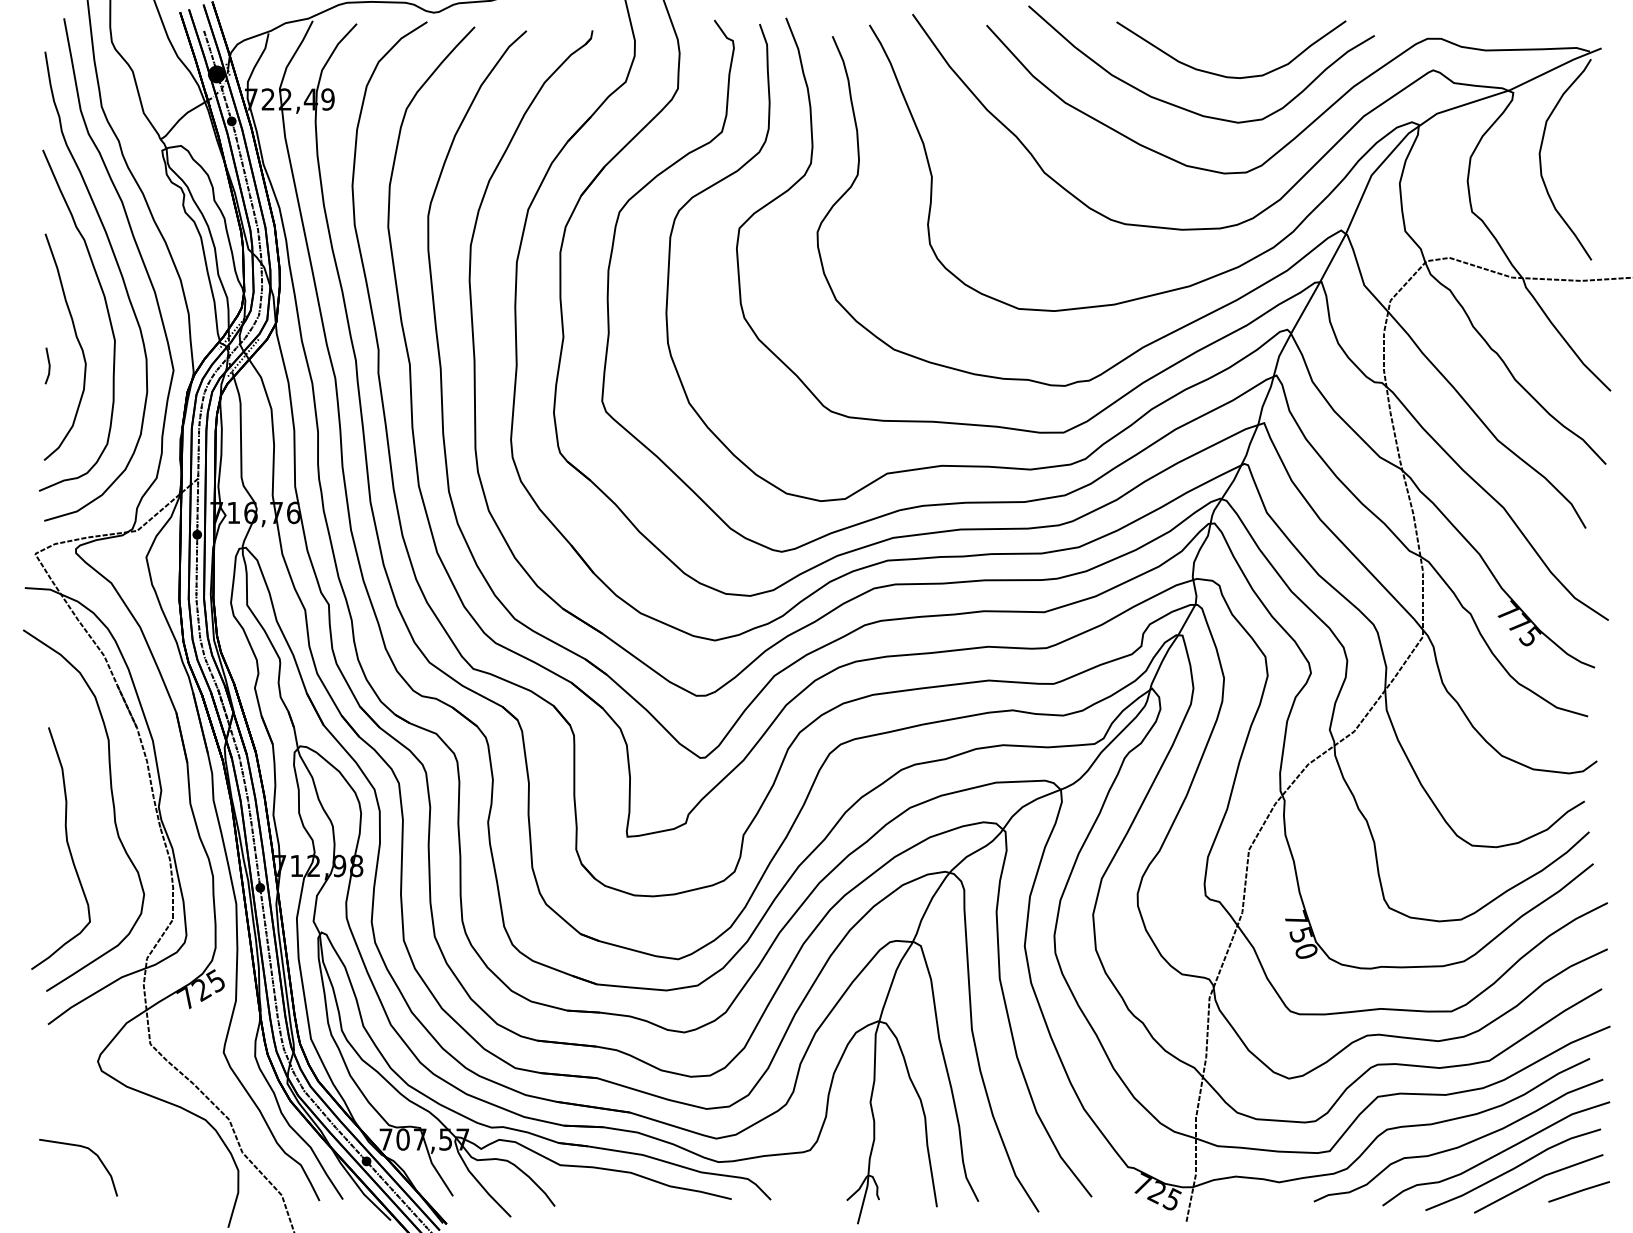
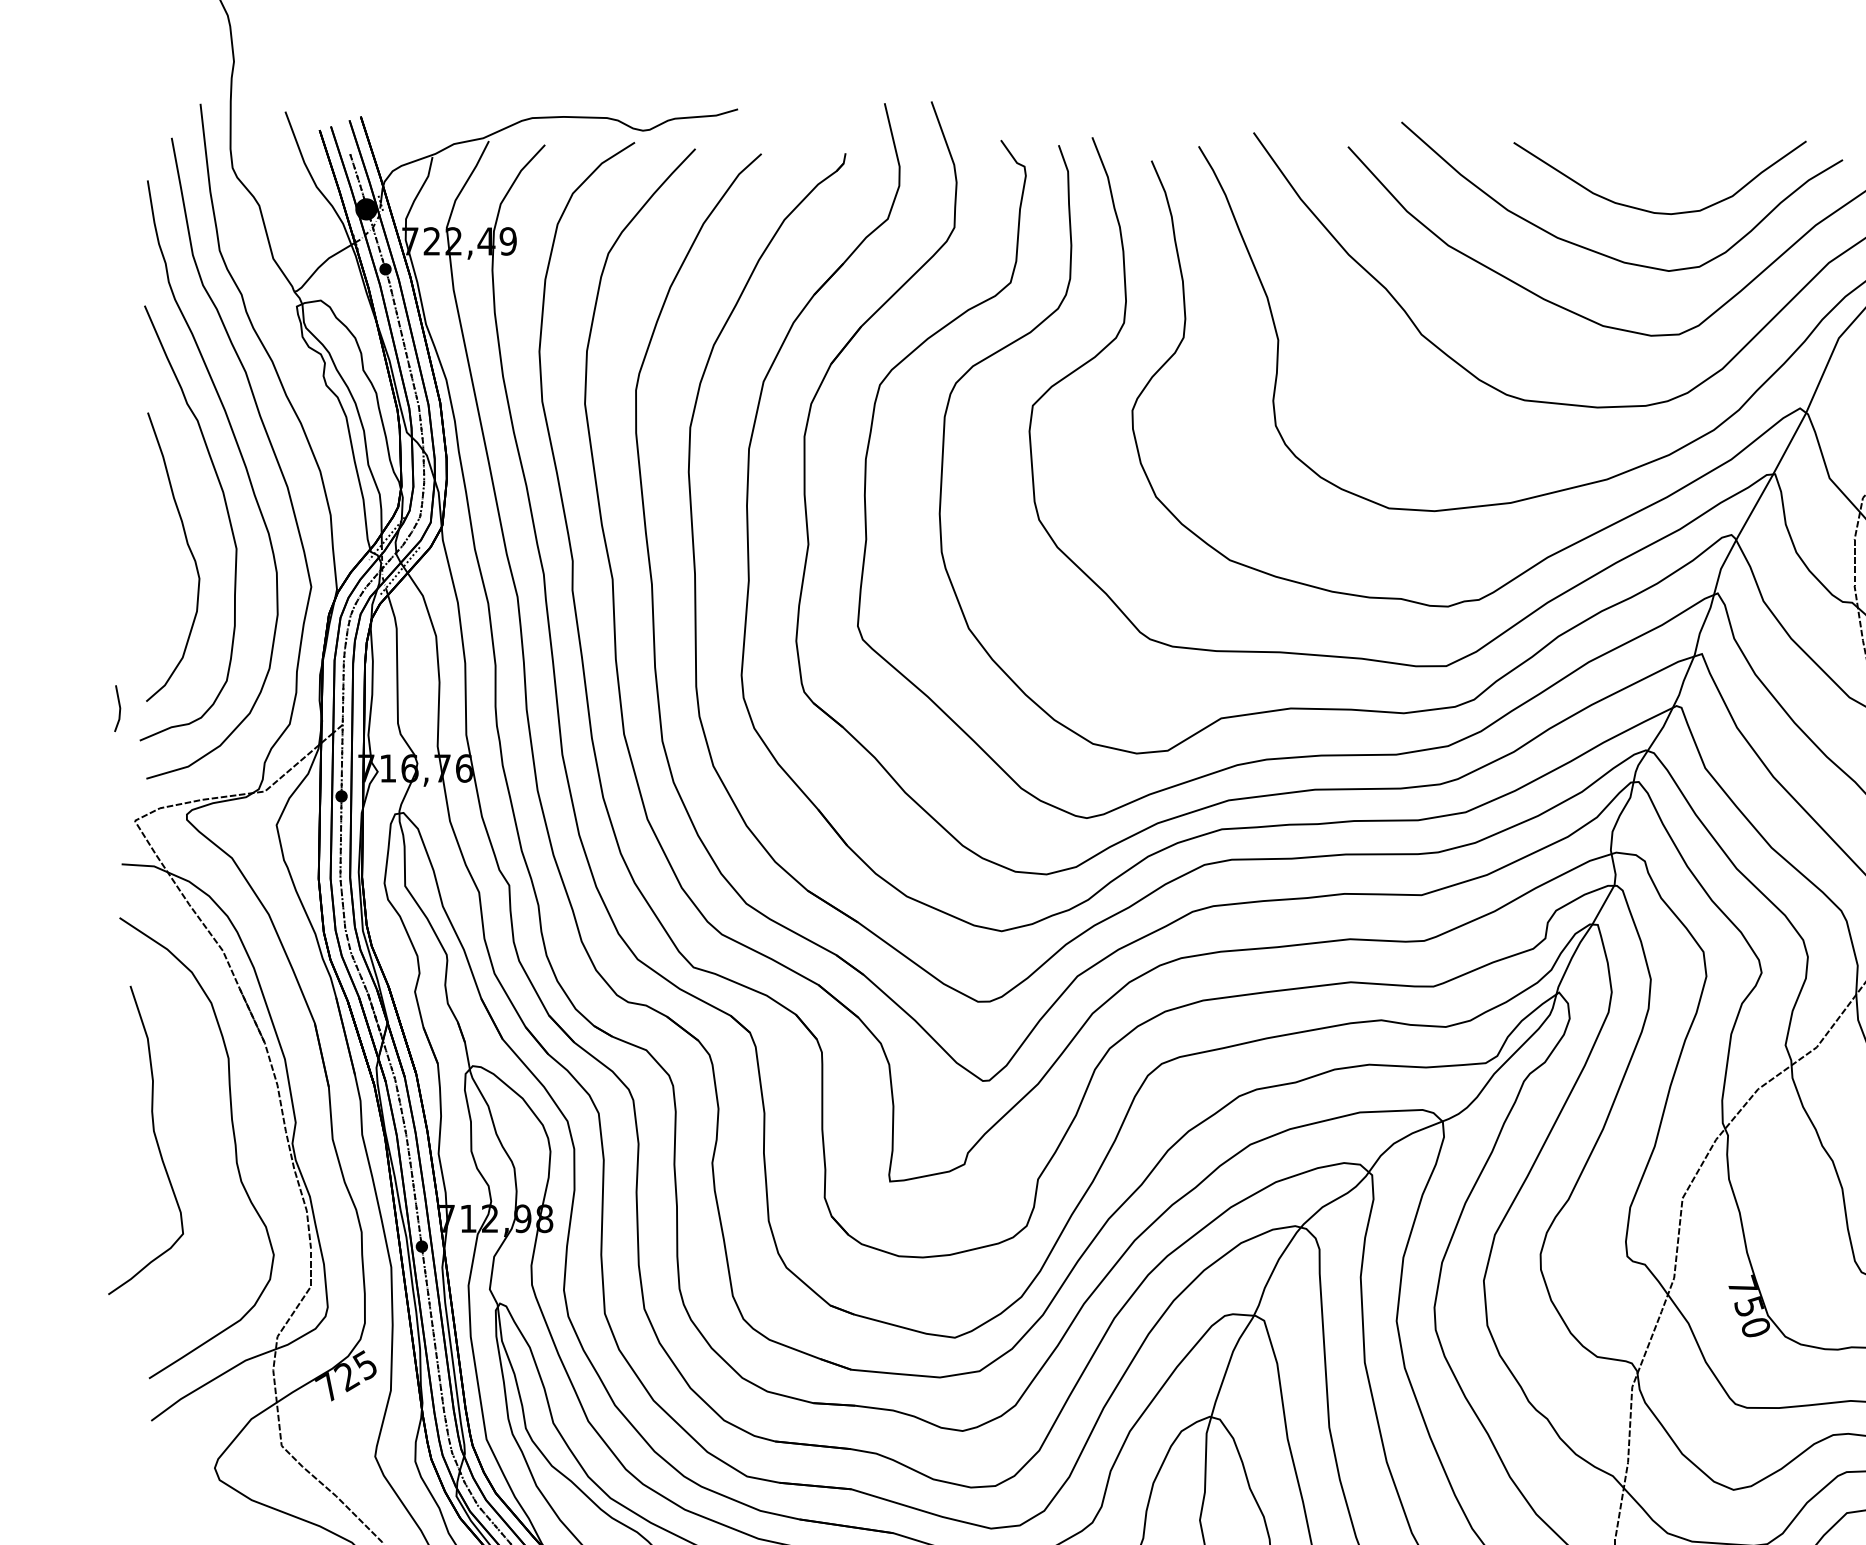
line: (48, 365) -> (118, 708), moved
curve: (67, 846) -> (154, 1137), moved

